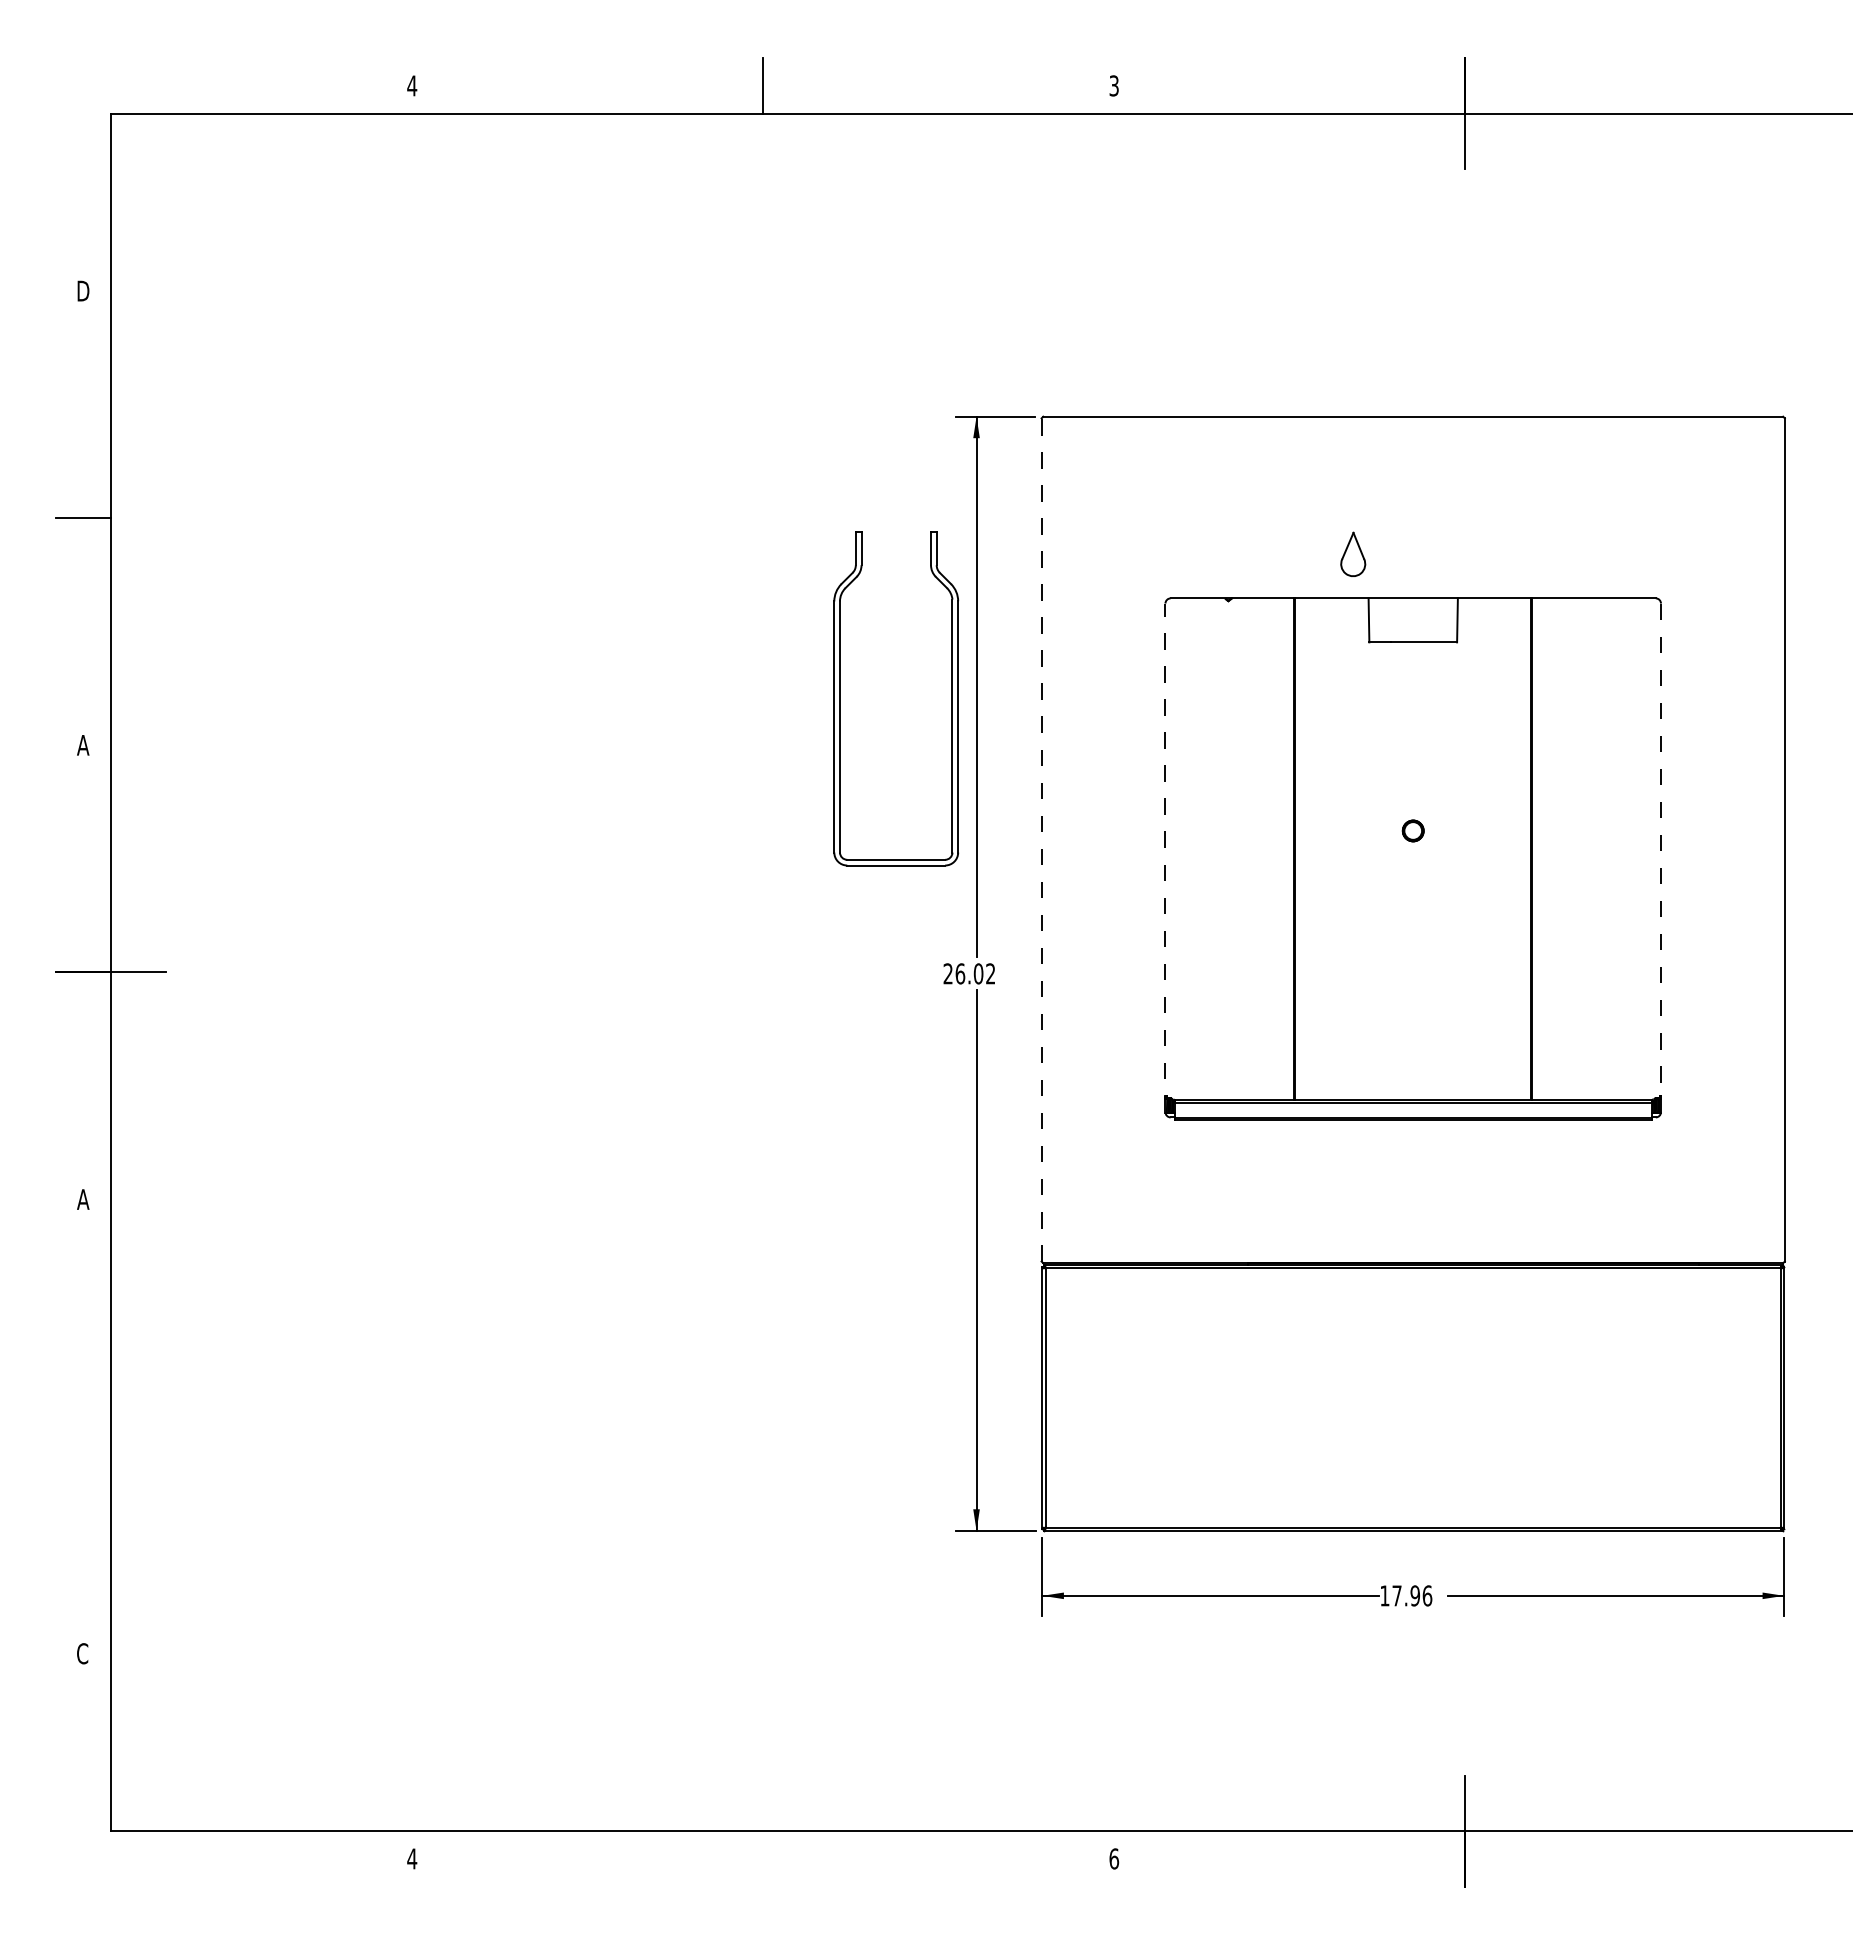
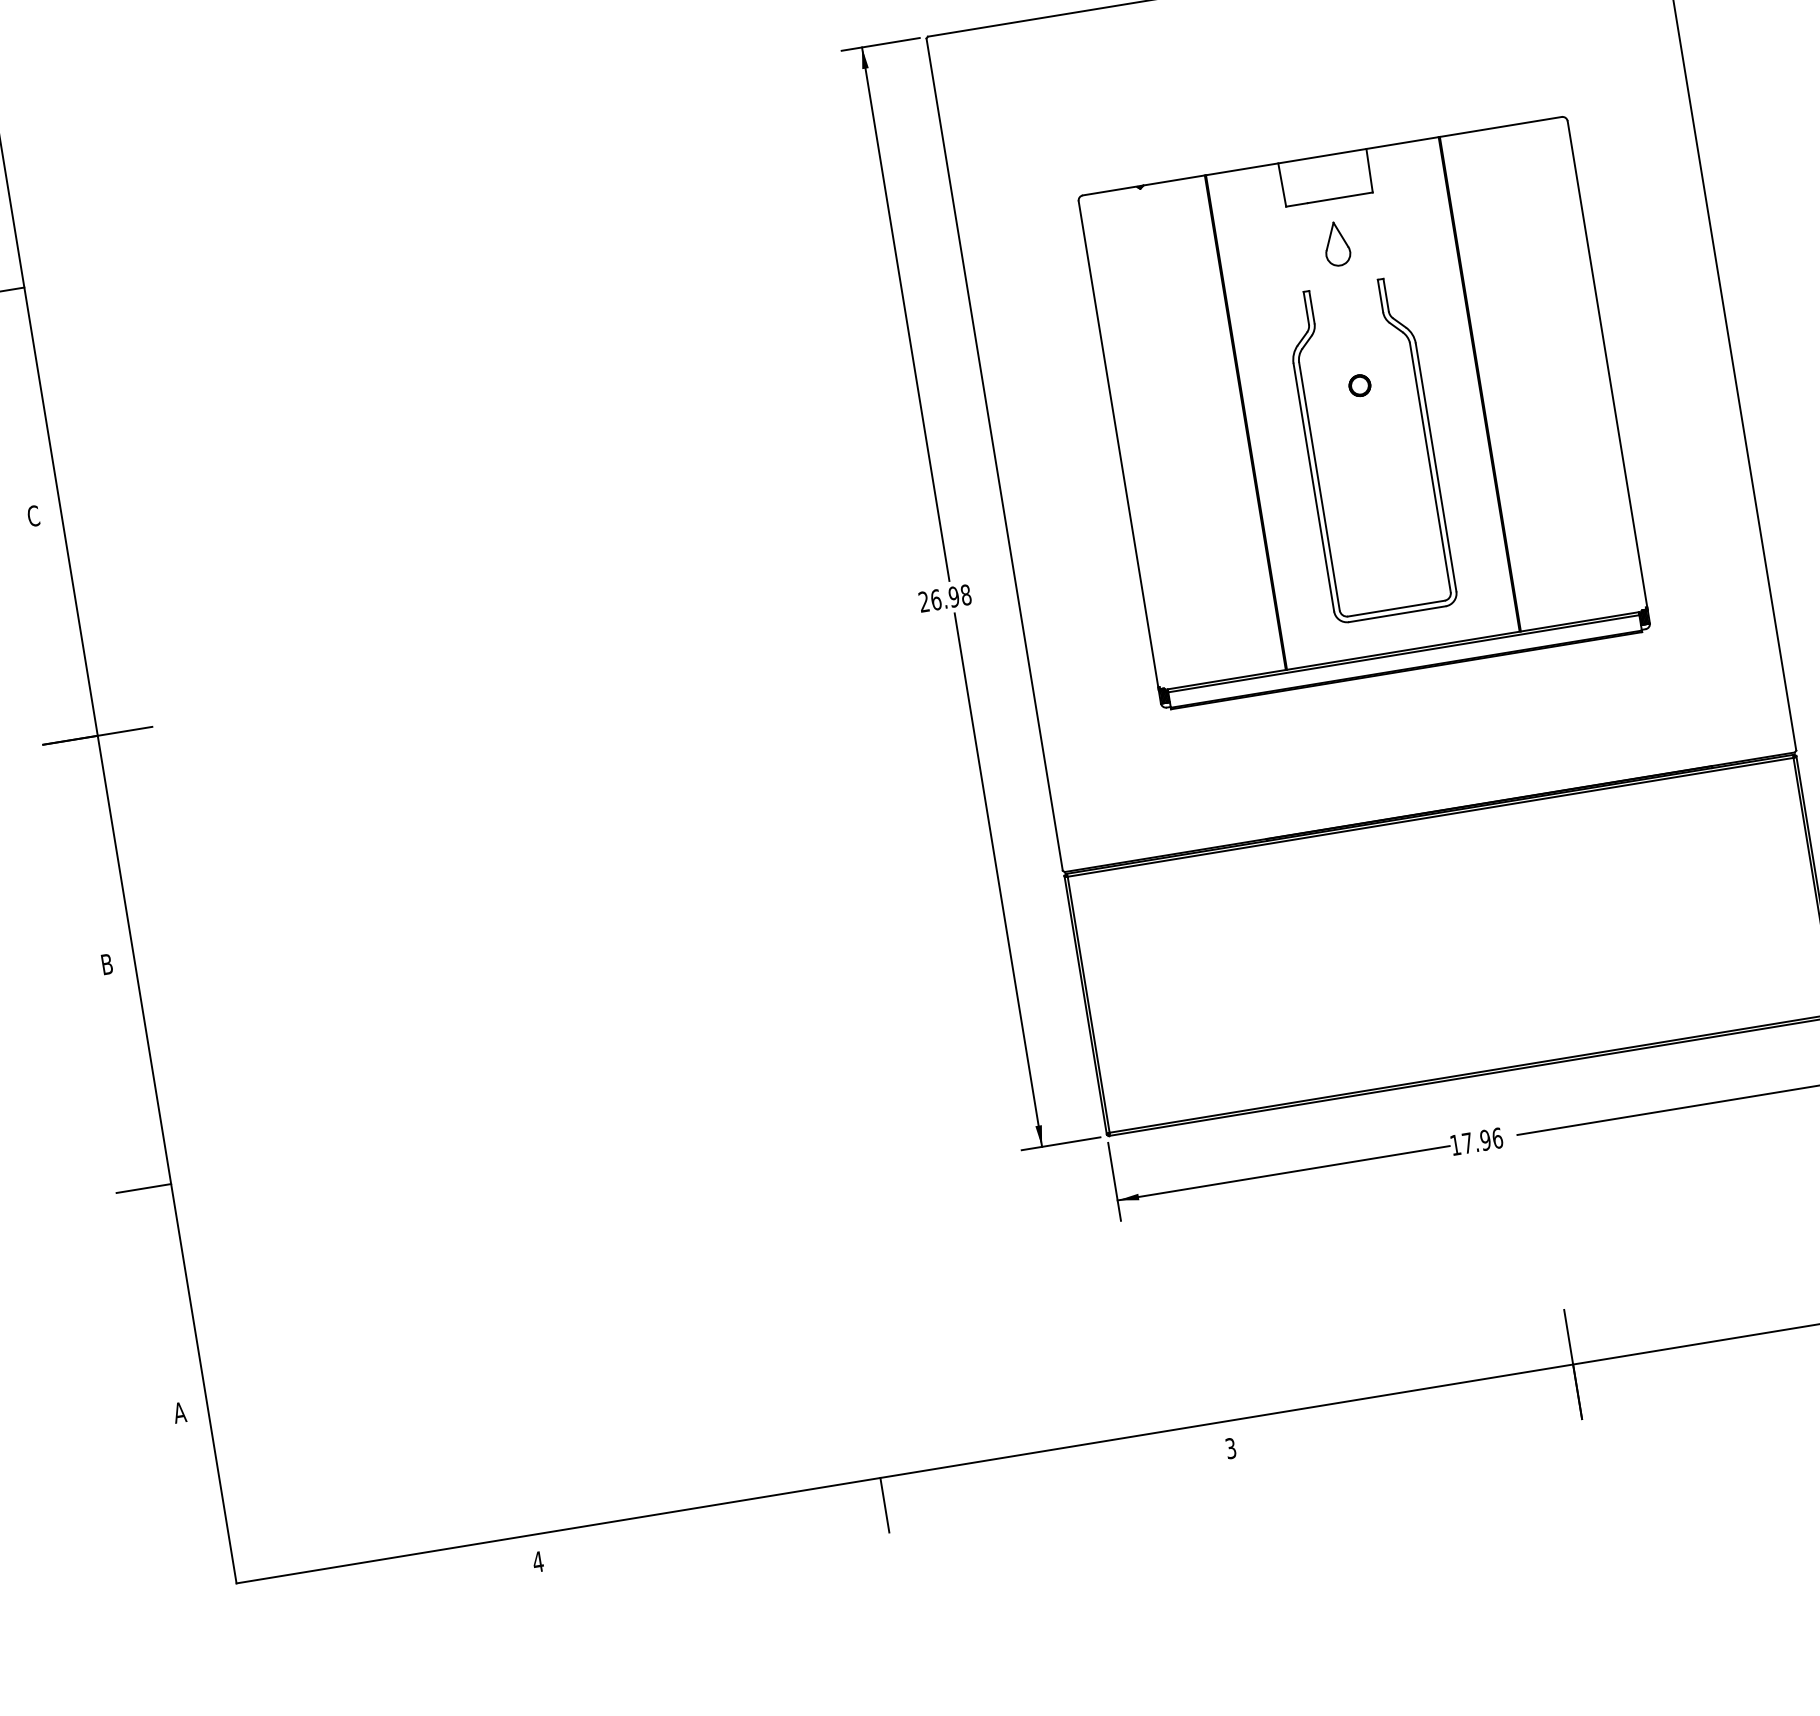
part: (1353, 553) -> (1336, 243), moved
part: (951, 698) -> (1424, 440), moved
text: (83, 744) -> (33, 515), A -> C
line: (1041, 839) -> (994, 454), dashed -> solid
line: (1165, 857) -> (1119, 451), dashed -> solid
line: (1660, 858) -> (1608, 372), dashed -> solid
text: (984, 973) -> (959, 595), 26.02 -> 26.98
text: (83, 1199) -> (107, 964), A -> B
line: (83, 1426) -> (143, 1188), added
text: (82, 1653) -> (179, 1412), C -> A
line: (763, 1858) -> (884, 1504), added
text: (1114, 1858) -> (1231, 1448), 6 -> 3

